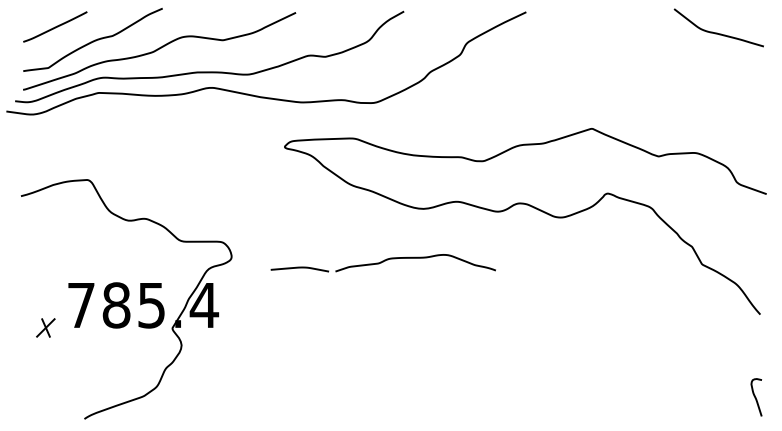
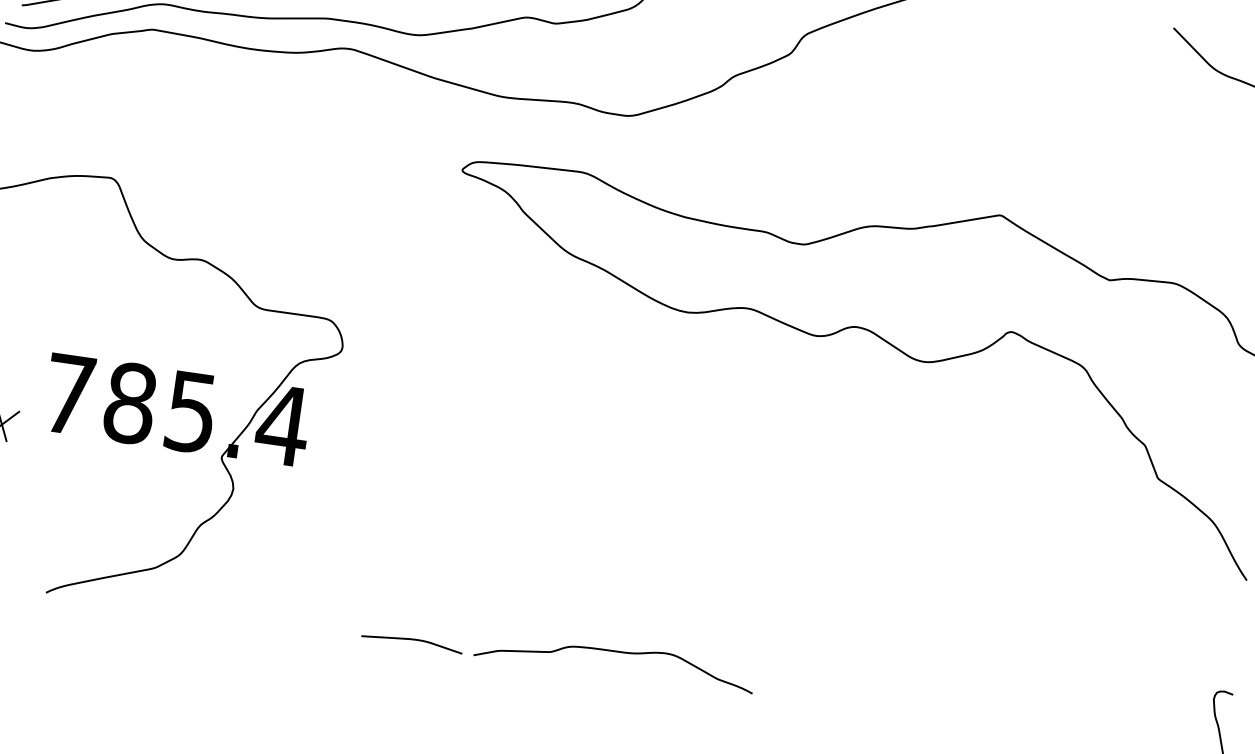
part: (382, 263) -> (557, 653), moved

